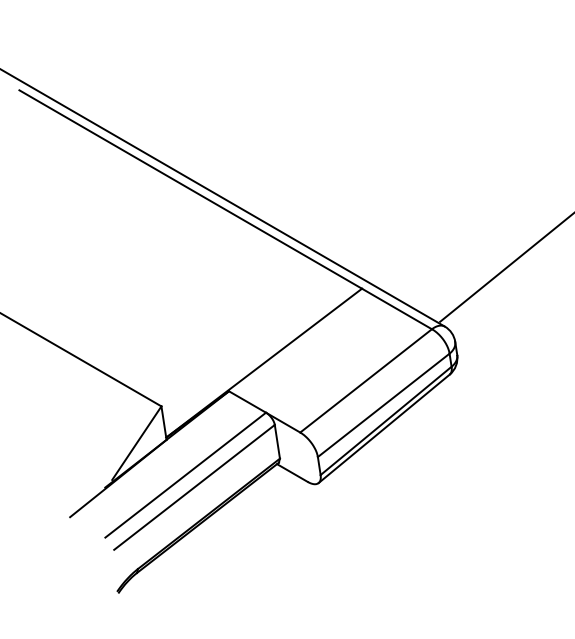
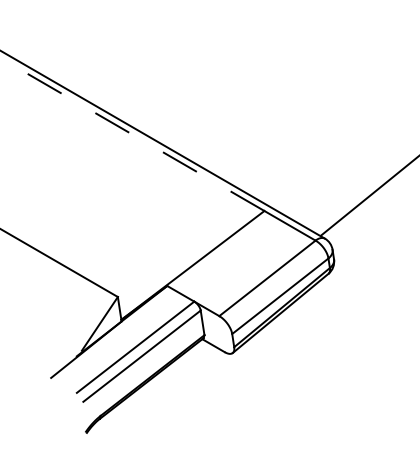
line: (191, 189) -> (139, 138), solid -> dashed

